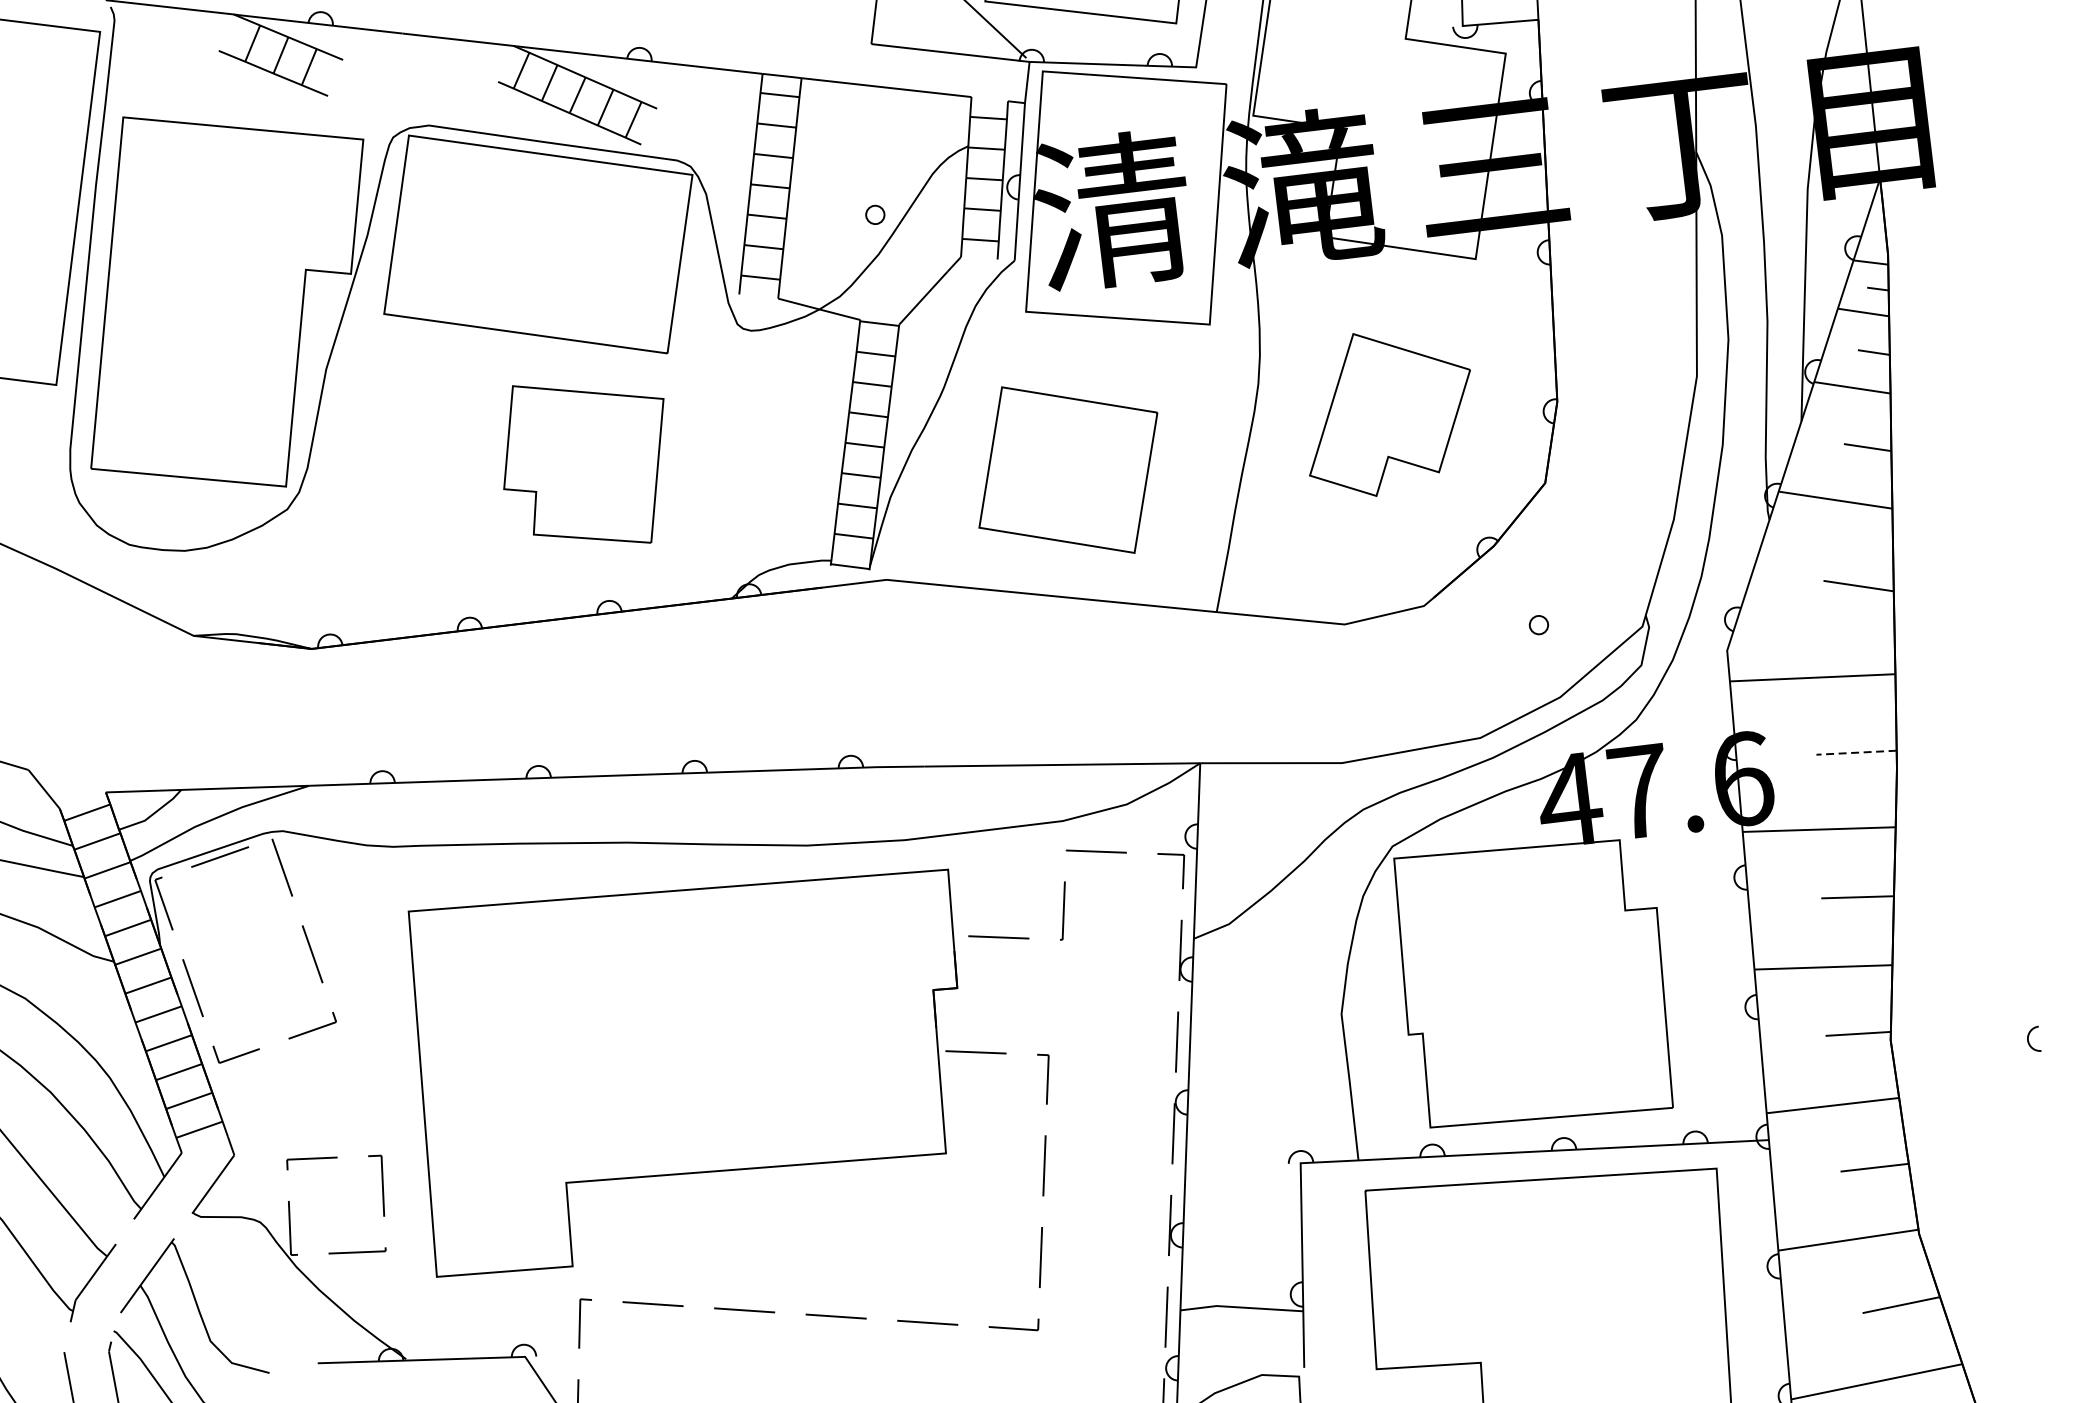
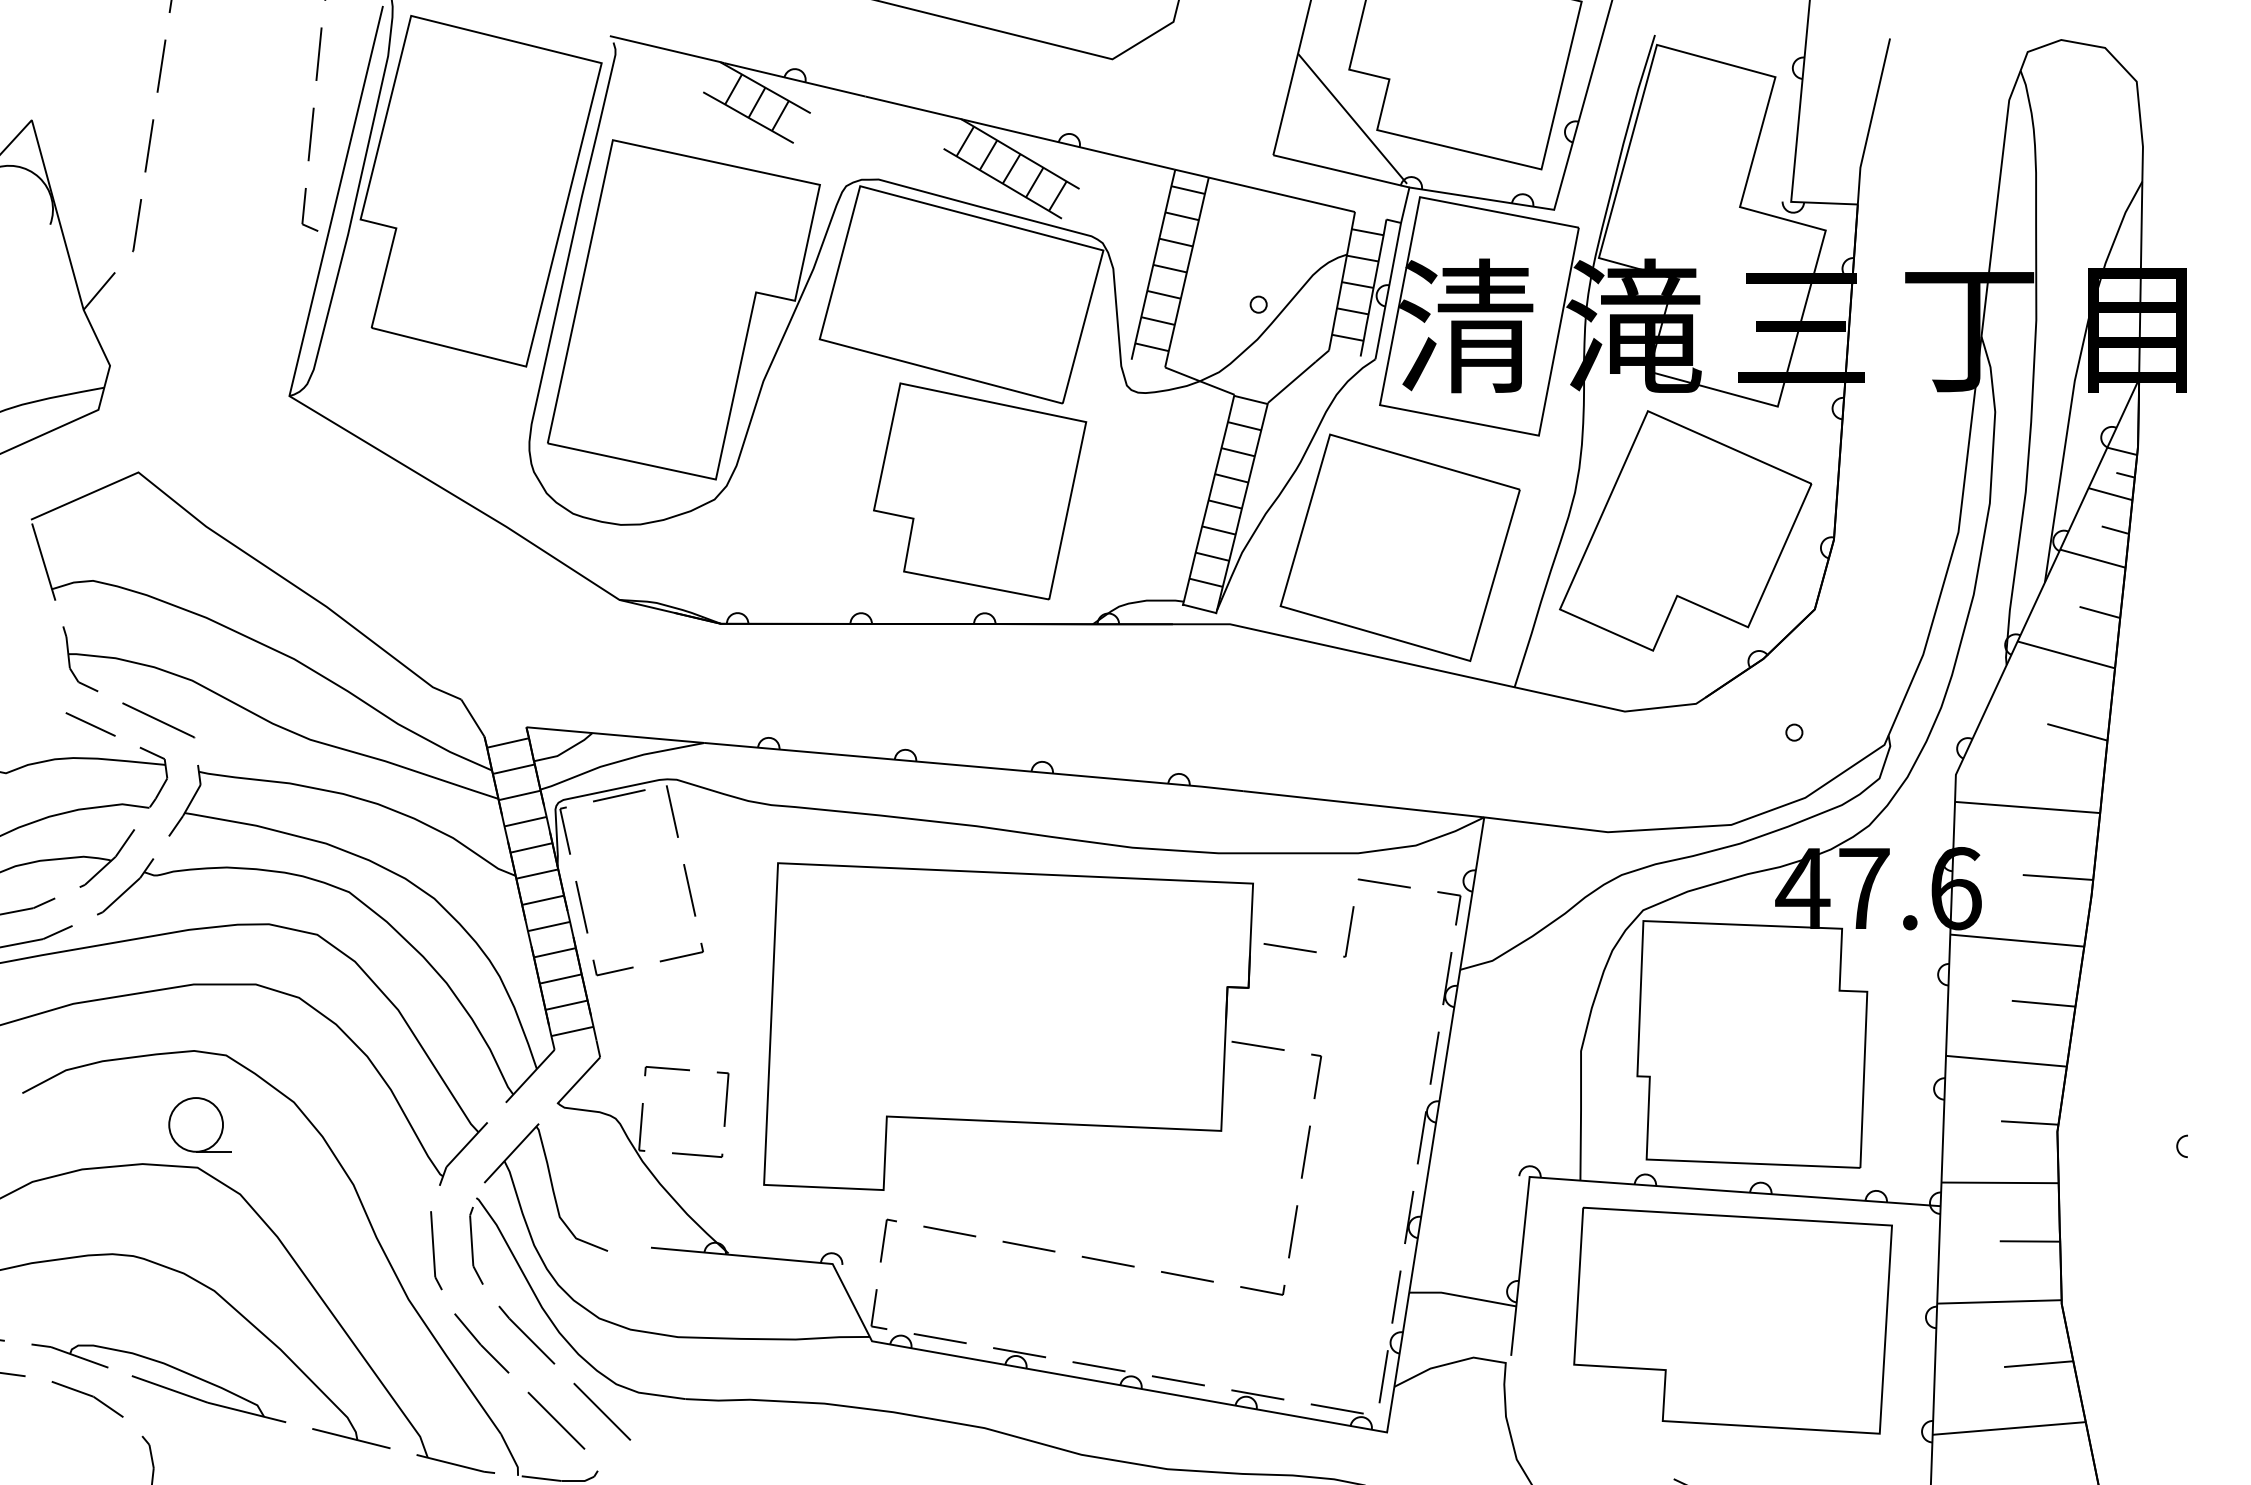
part: (1388, 411) -> (1685, 530), size x1.67
part: (586, 463) -> (980, 491), size x1.43
part: (1067, 469) -> (1399, 547), size x1.43
line: (1856, 752) -> (2057, 877), dashed -> solid

